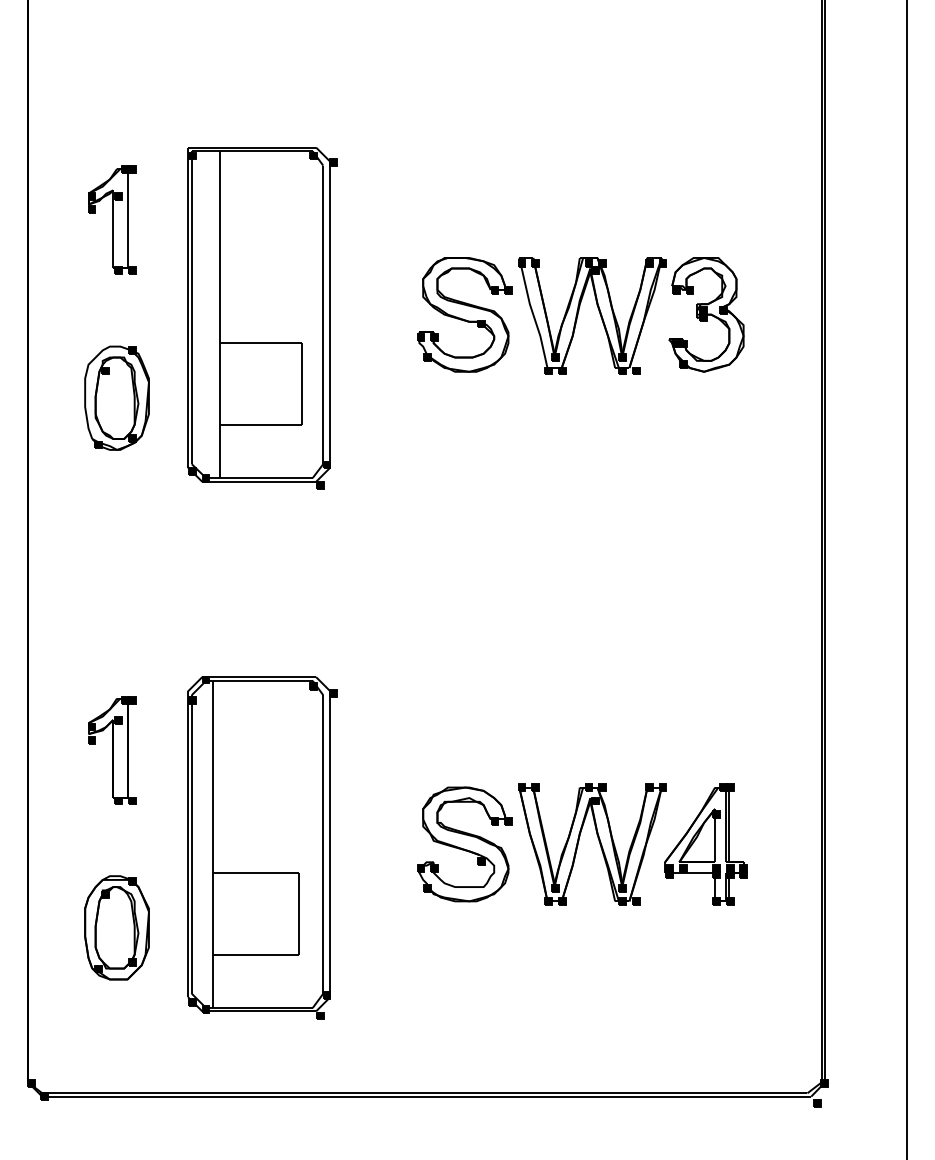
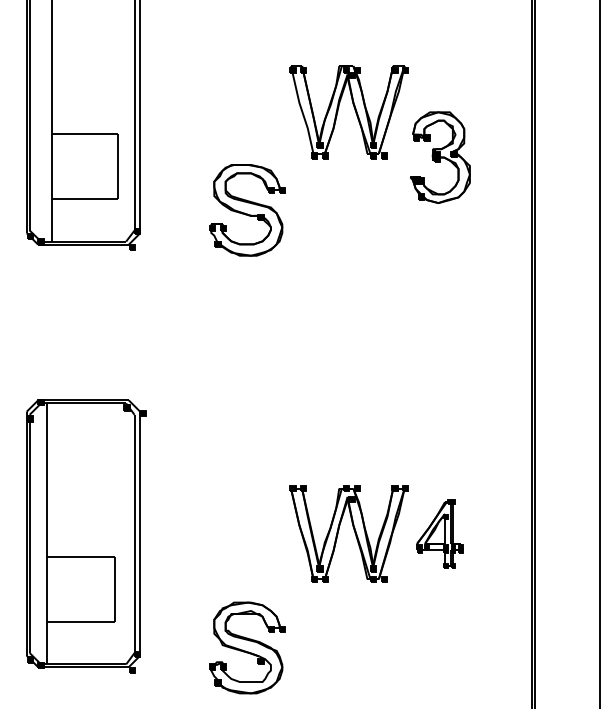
part: (464, 314) -> (247, 210), moved
part: (706, 314) -> (440, 157), moved
part: (464, 844) -> (247, 648), moved
part: (705, 844) -> (439, 533), size x0.7

